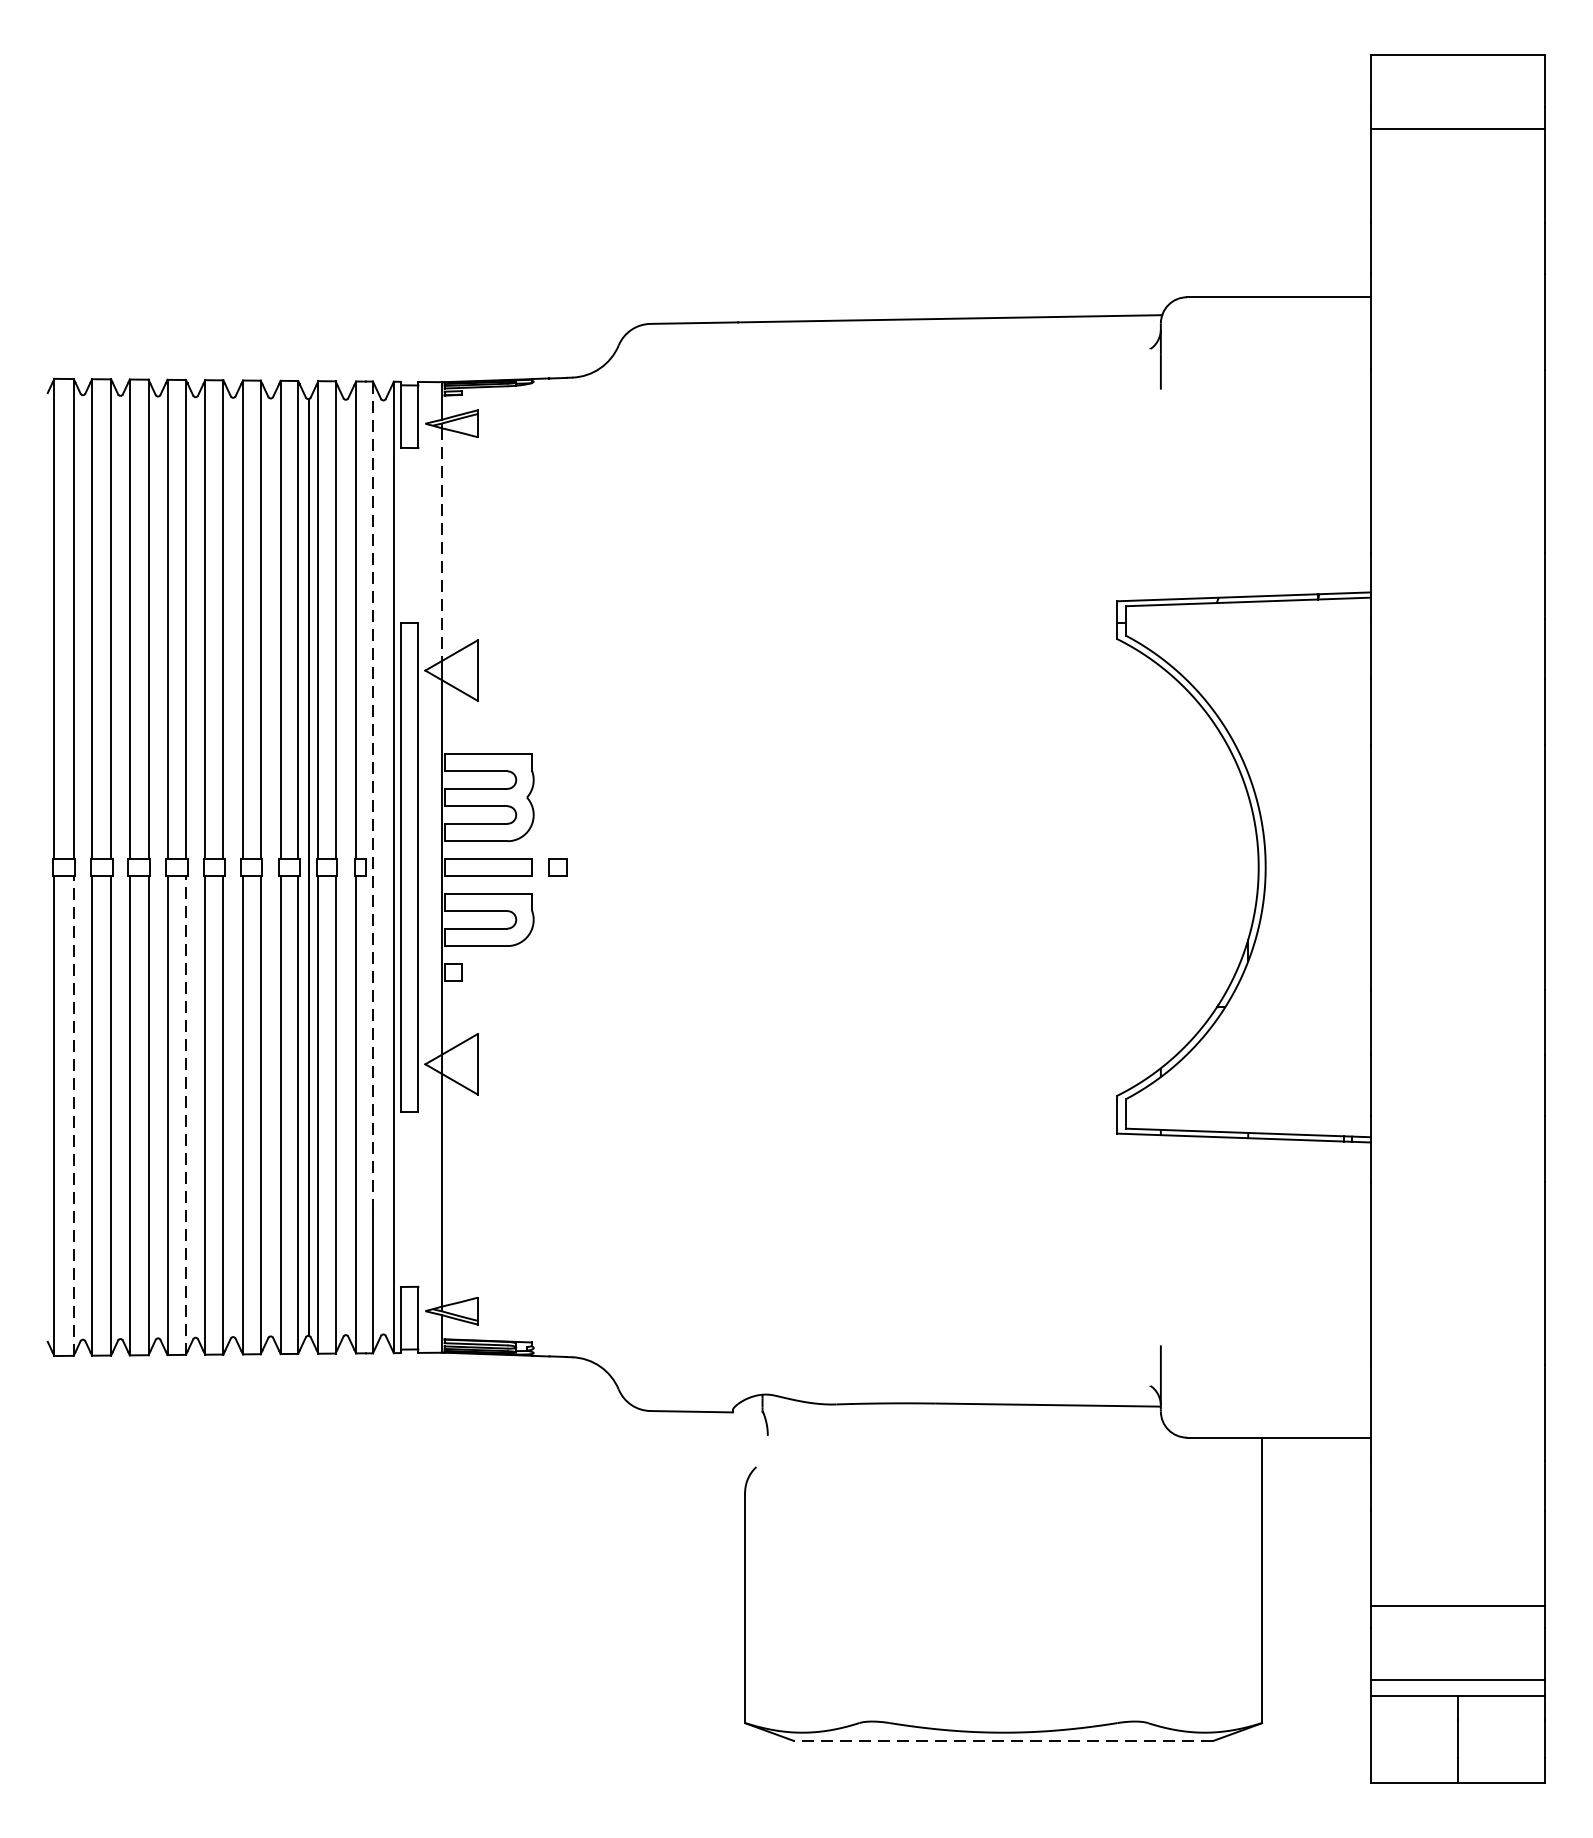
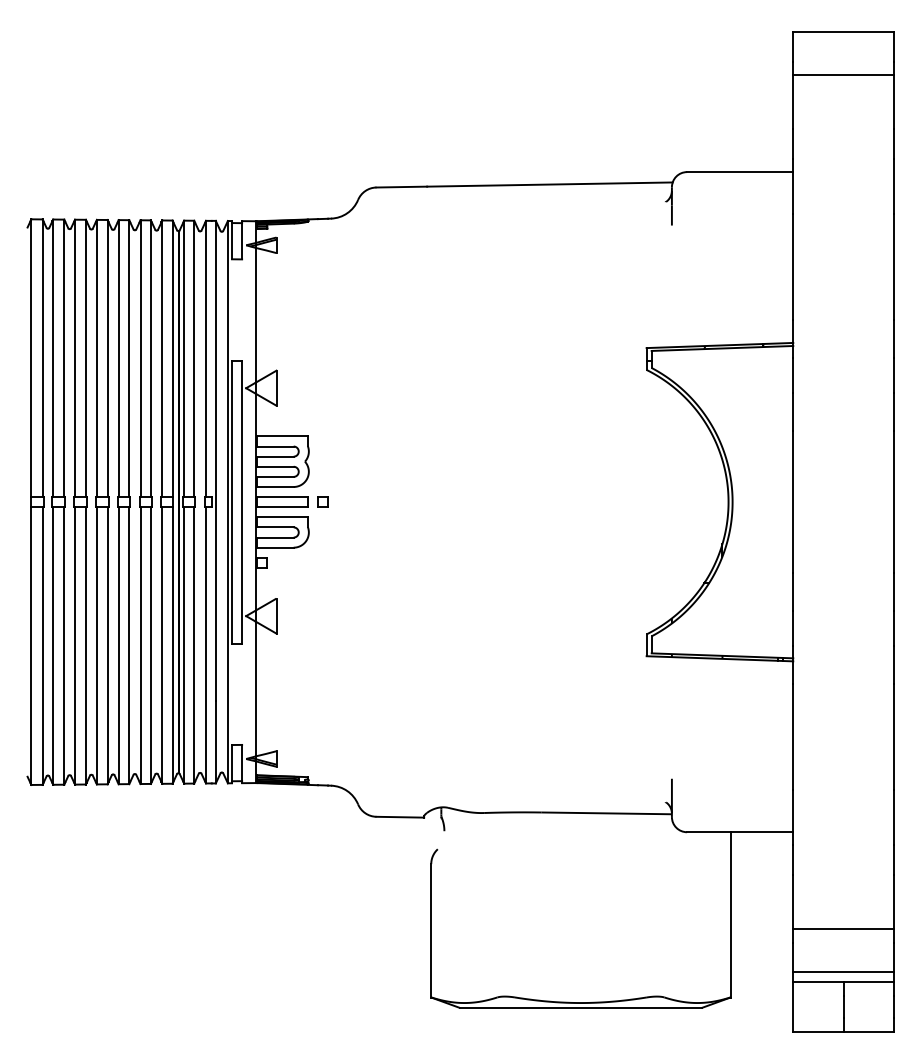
line: (441, 544) -> (255, 315), dashed -> solid
line: (372, 797) -> (215, 461), dashed -> solid
line: (185, 1115) -> (107, 645), dashed -> solid
line: (73, 1116) -> (42, 646), dashed -> solid
line: (1002, 1740) -> (580, 1007), dashed -> solid

